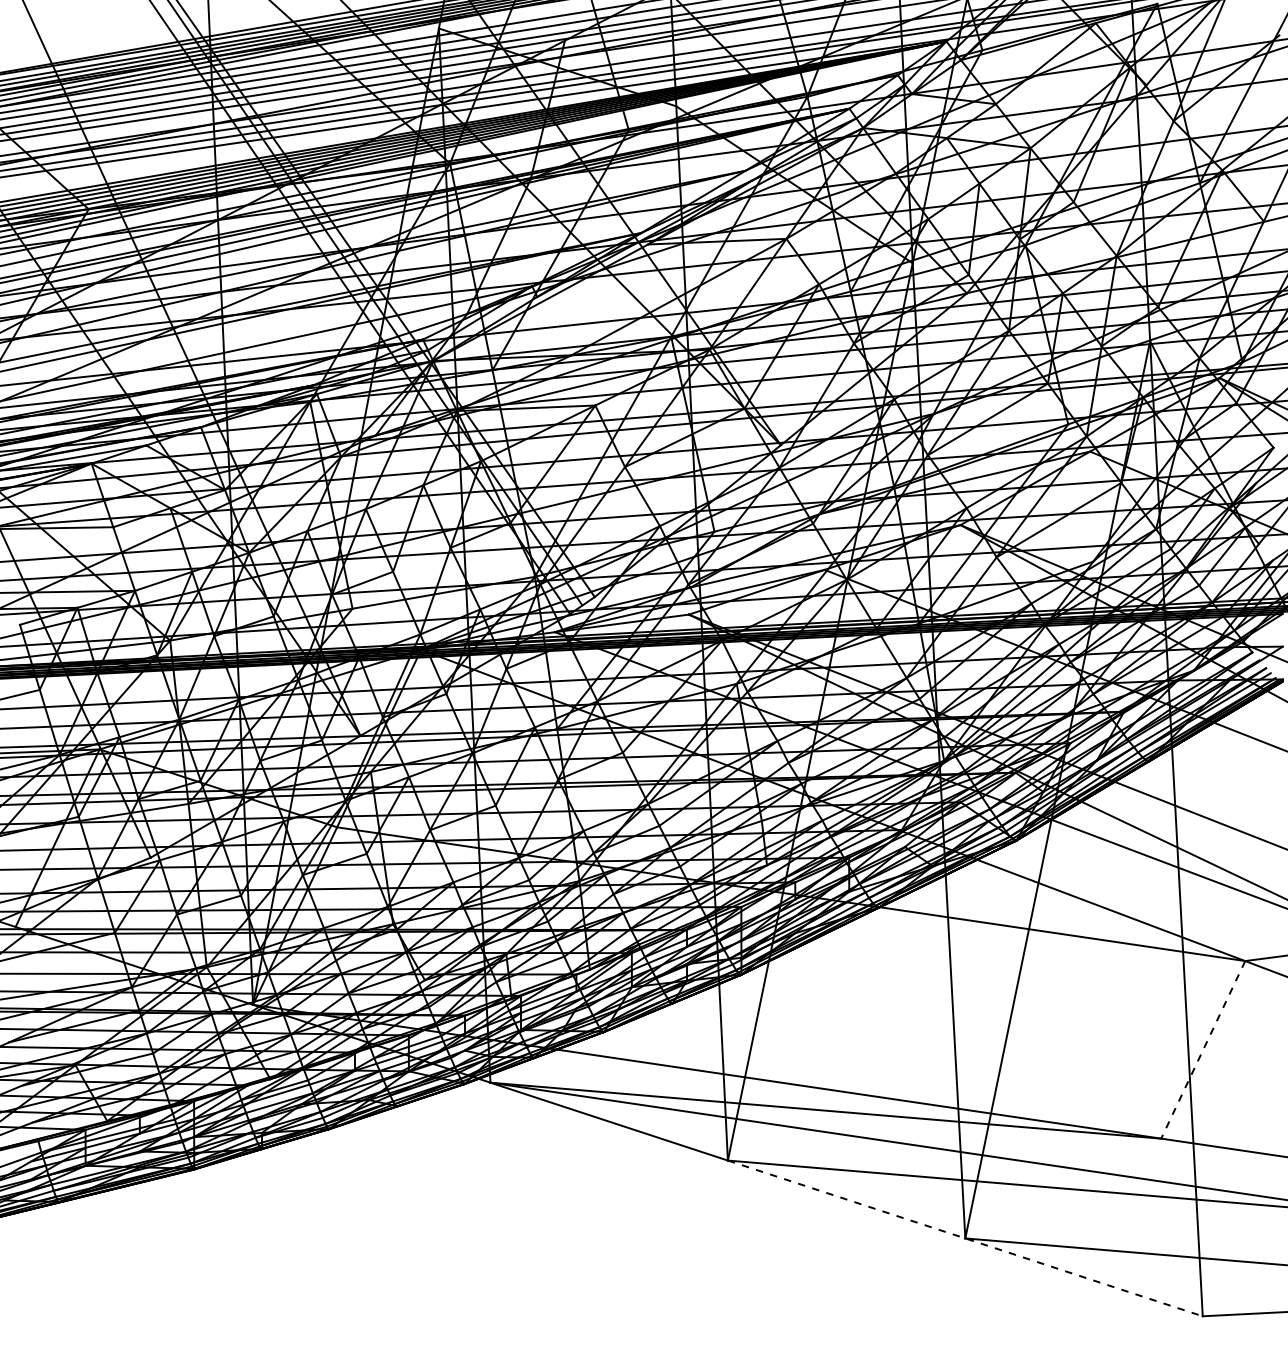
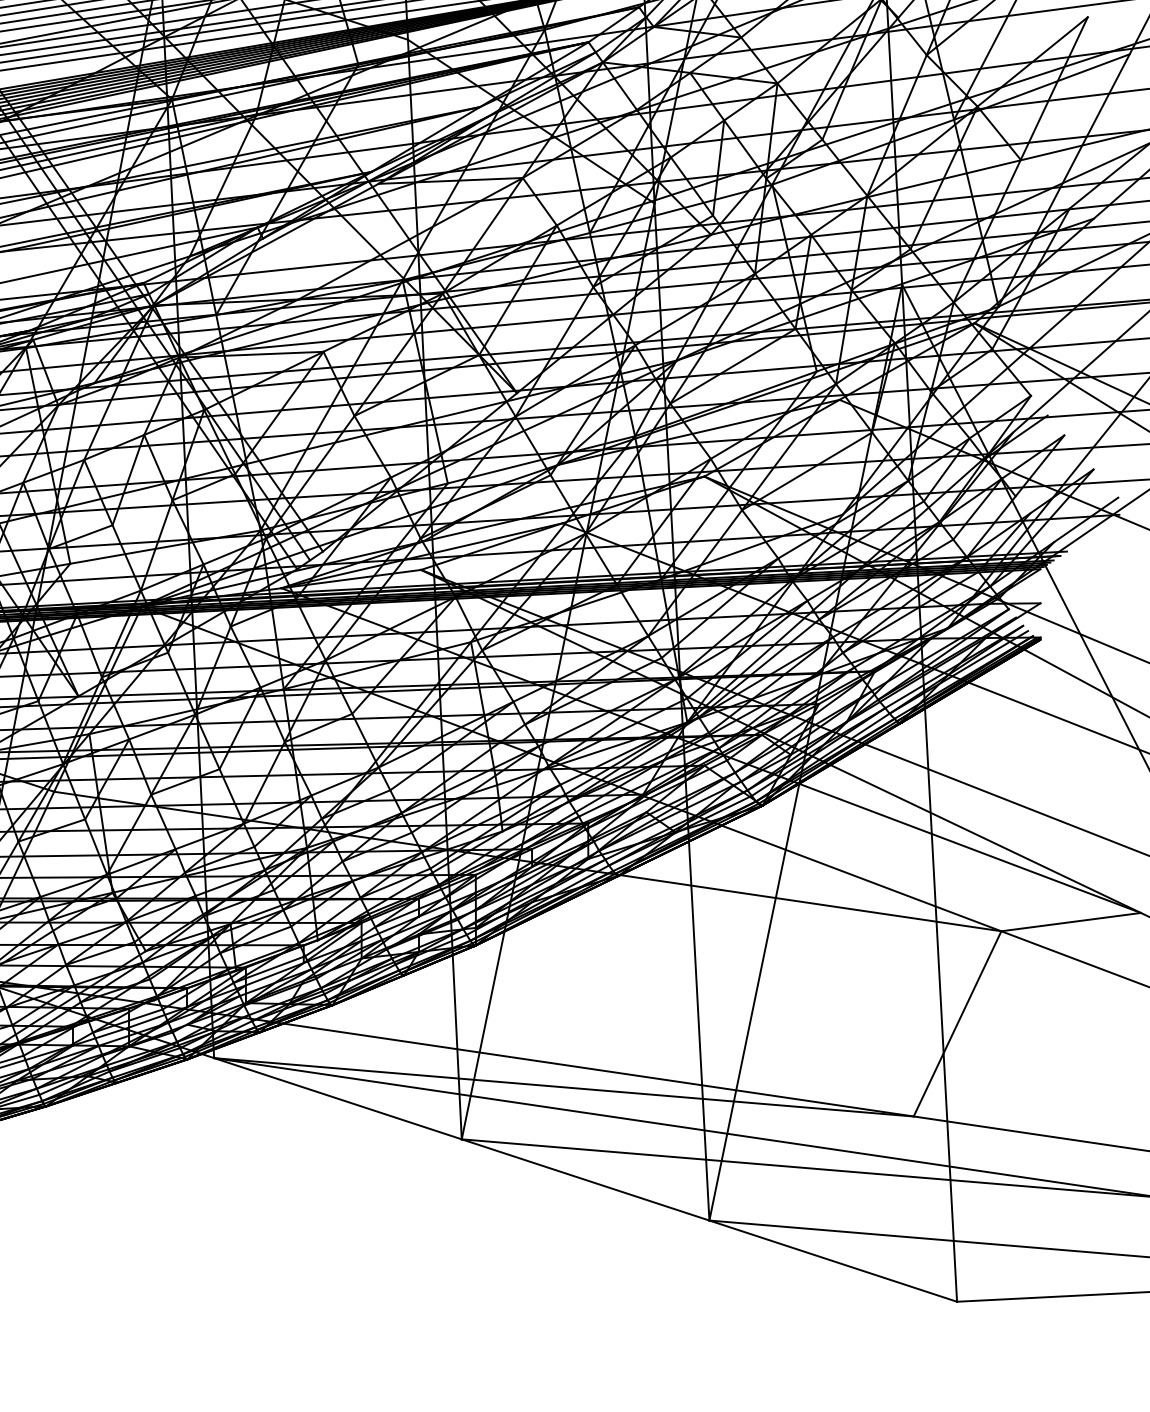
line: (1203, 1050) -> (957, 1024), dashed -> solid
line: (965, 1238) -> (709, 1220), dashed -> solid

